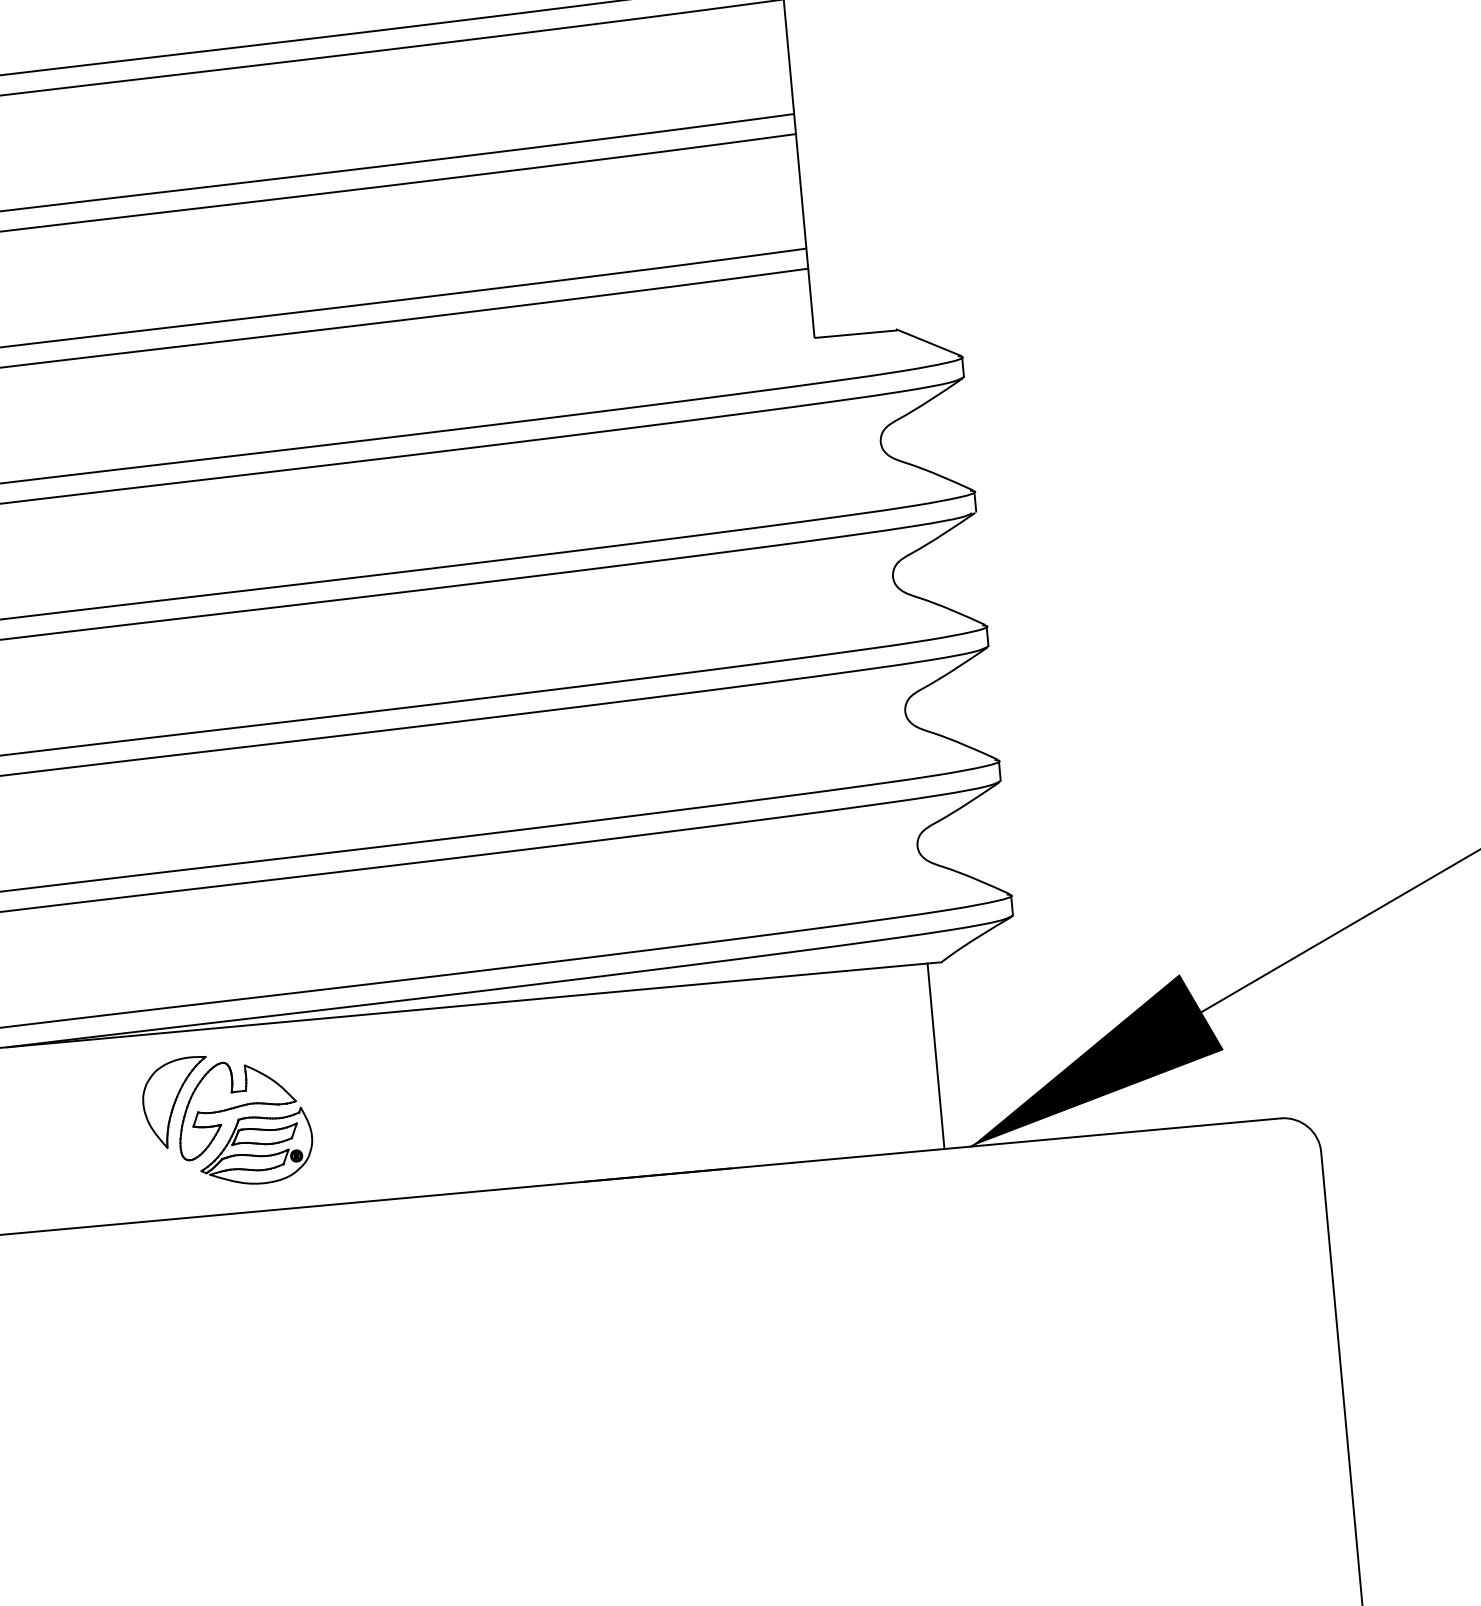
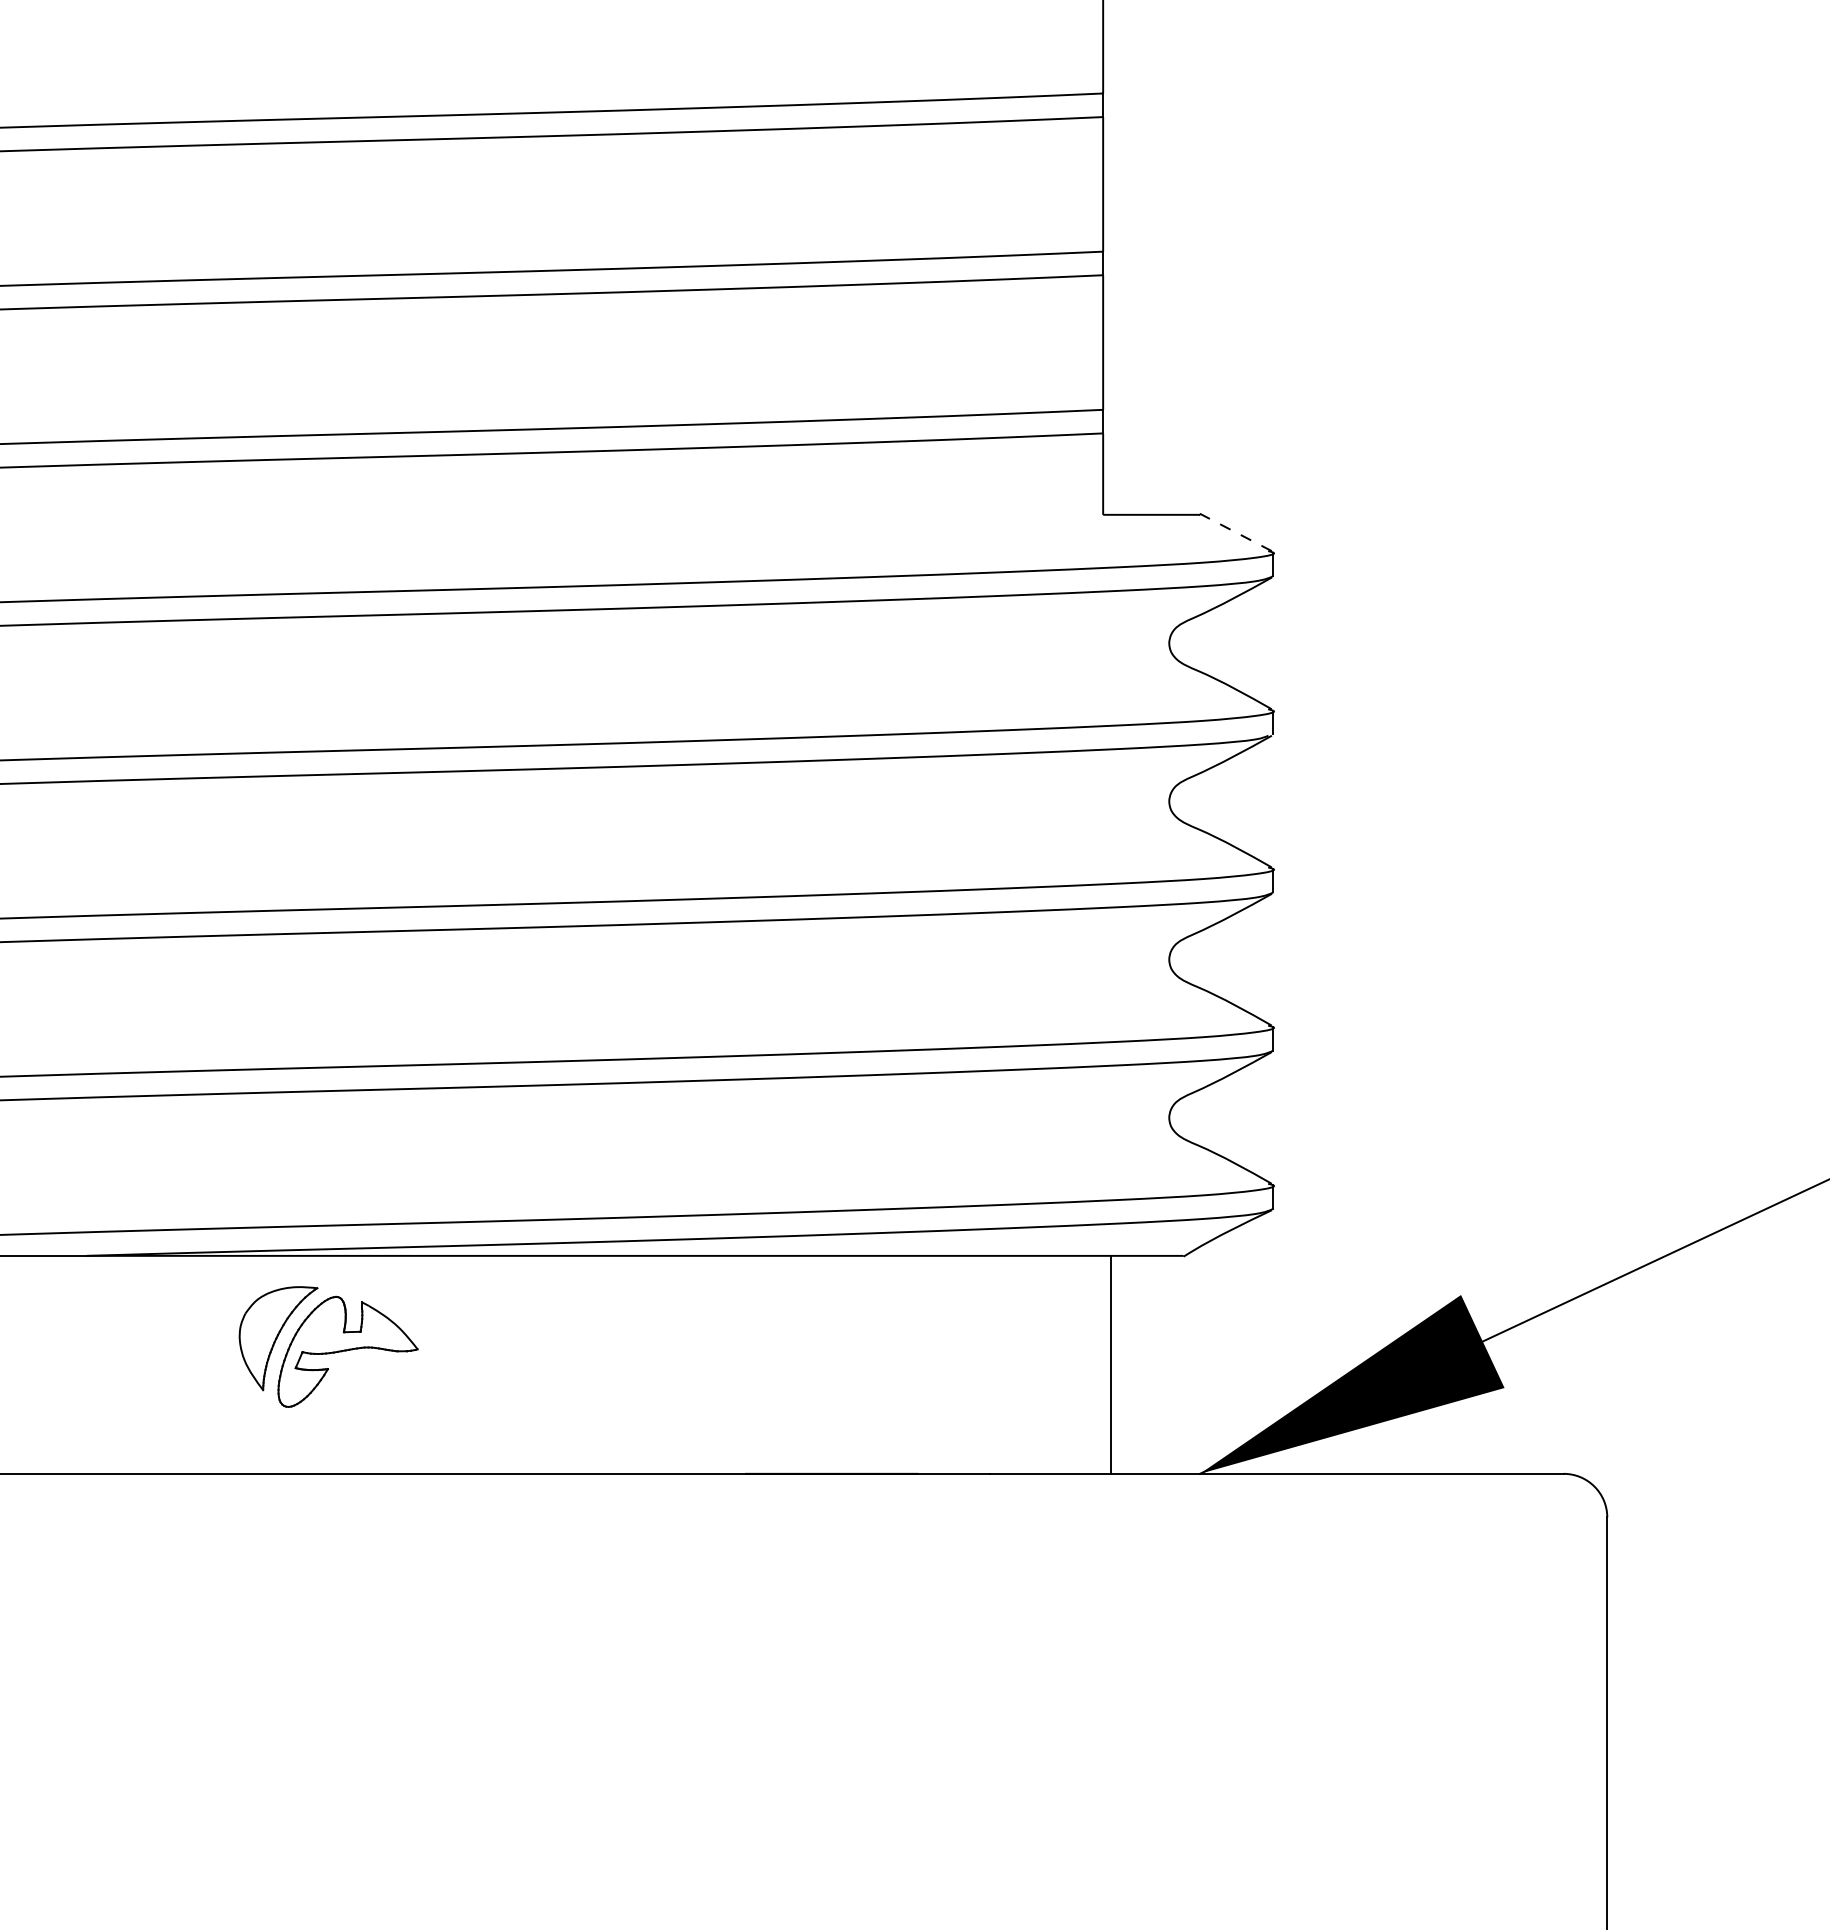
line: (928, 342) -> (1235, 532), solid -> dashed
line: (935, 1055) -> (1110, 1364), moved
part: (256, 1147) -> (366, 1399), removed

